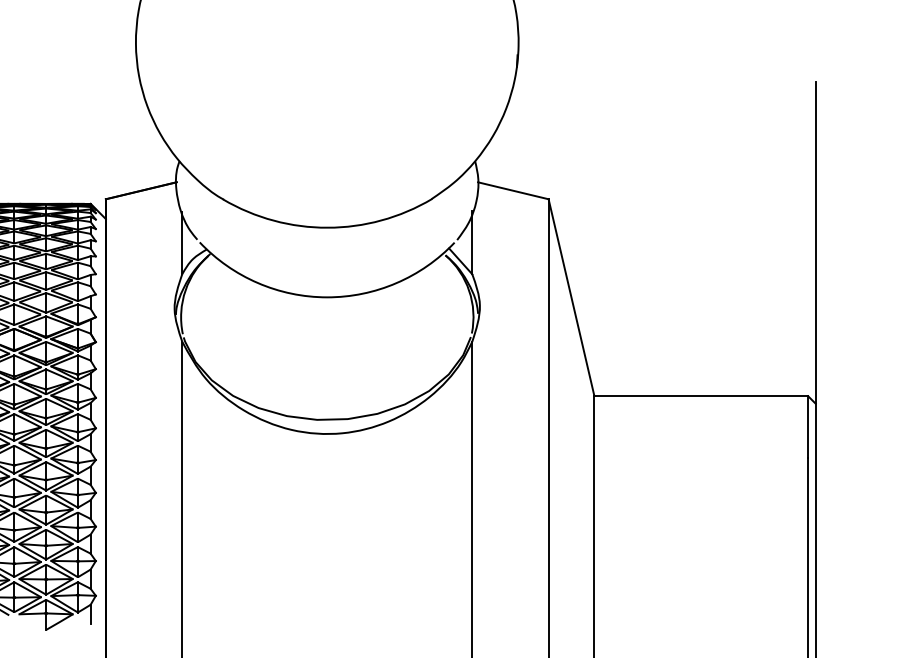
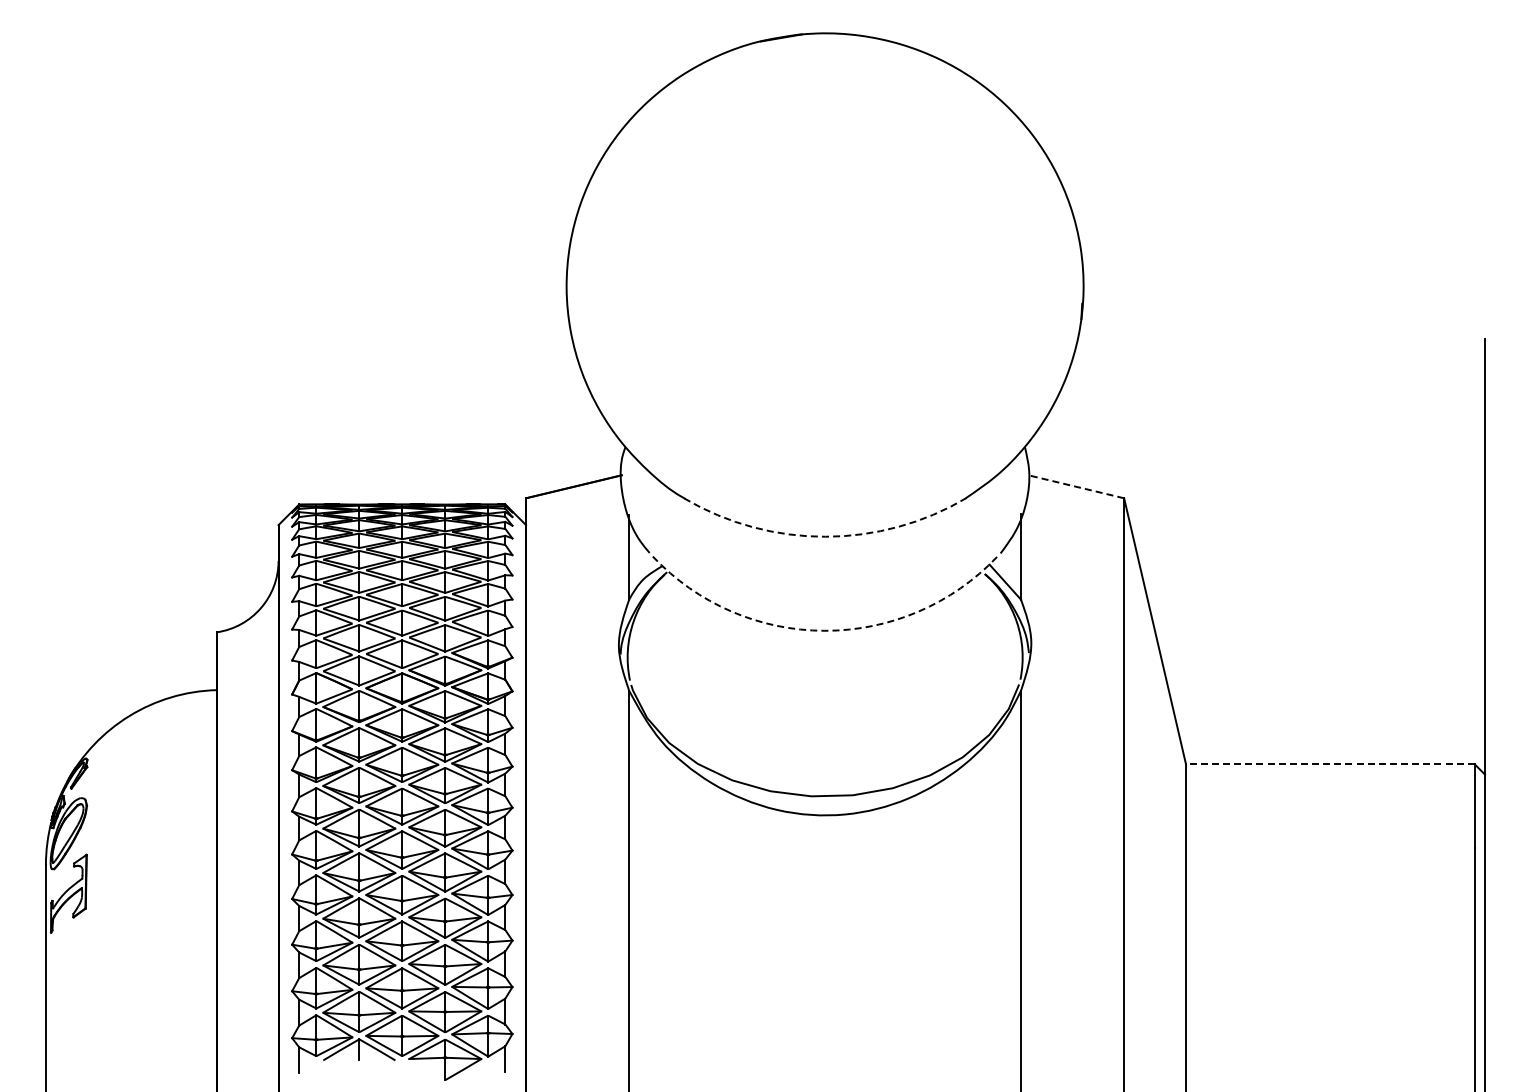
line: (513, 190) -> (1076, 486), solid -> dashed
arc: (327, 227) -> (825, 536), solid -> dashed
arc: (326, 297) -> (824, 630), solid -> dashed
line: (700, 396) -> (1329, 764), solid -> dashed

